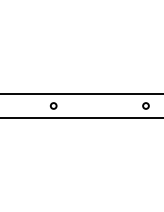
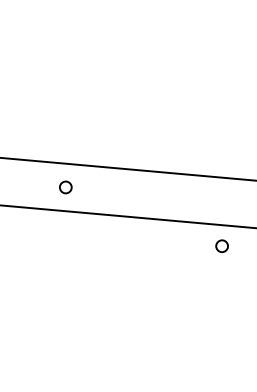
circle: (53, 105) -> (65, 186), moved
circle: (145, 105) -> (221, 245), moved

